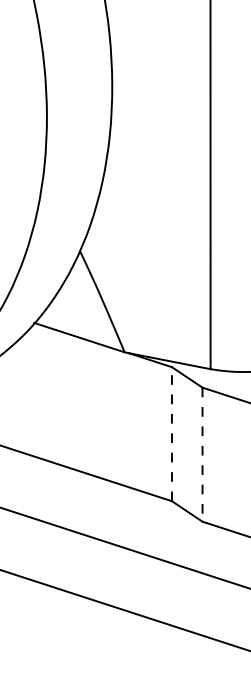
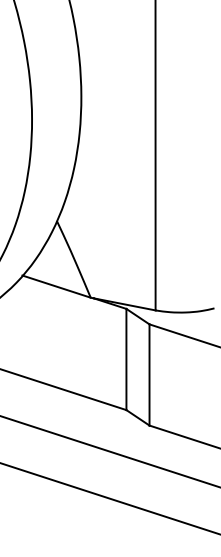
line: (172, 434) -> (126, 359), dashed -> solid
line: (202, 454) -> (149, 374), dashed -> solid

